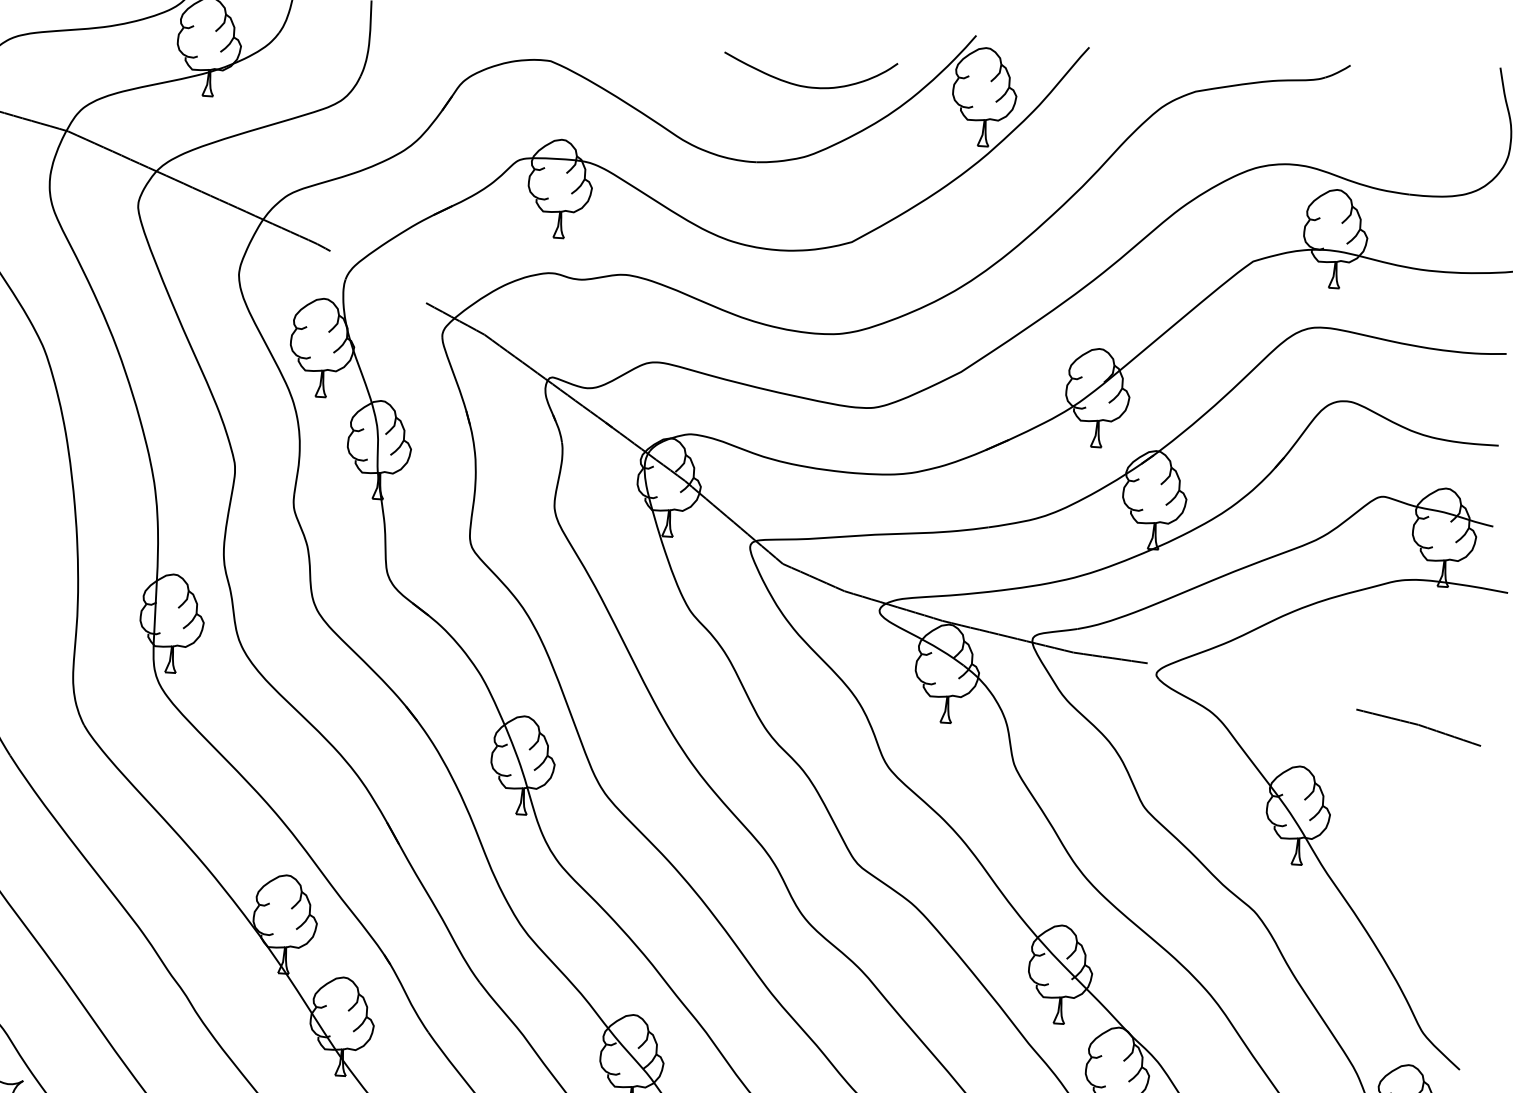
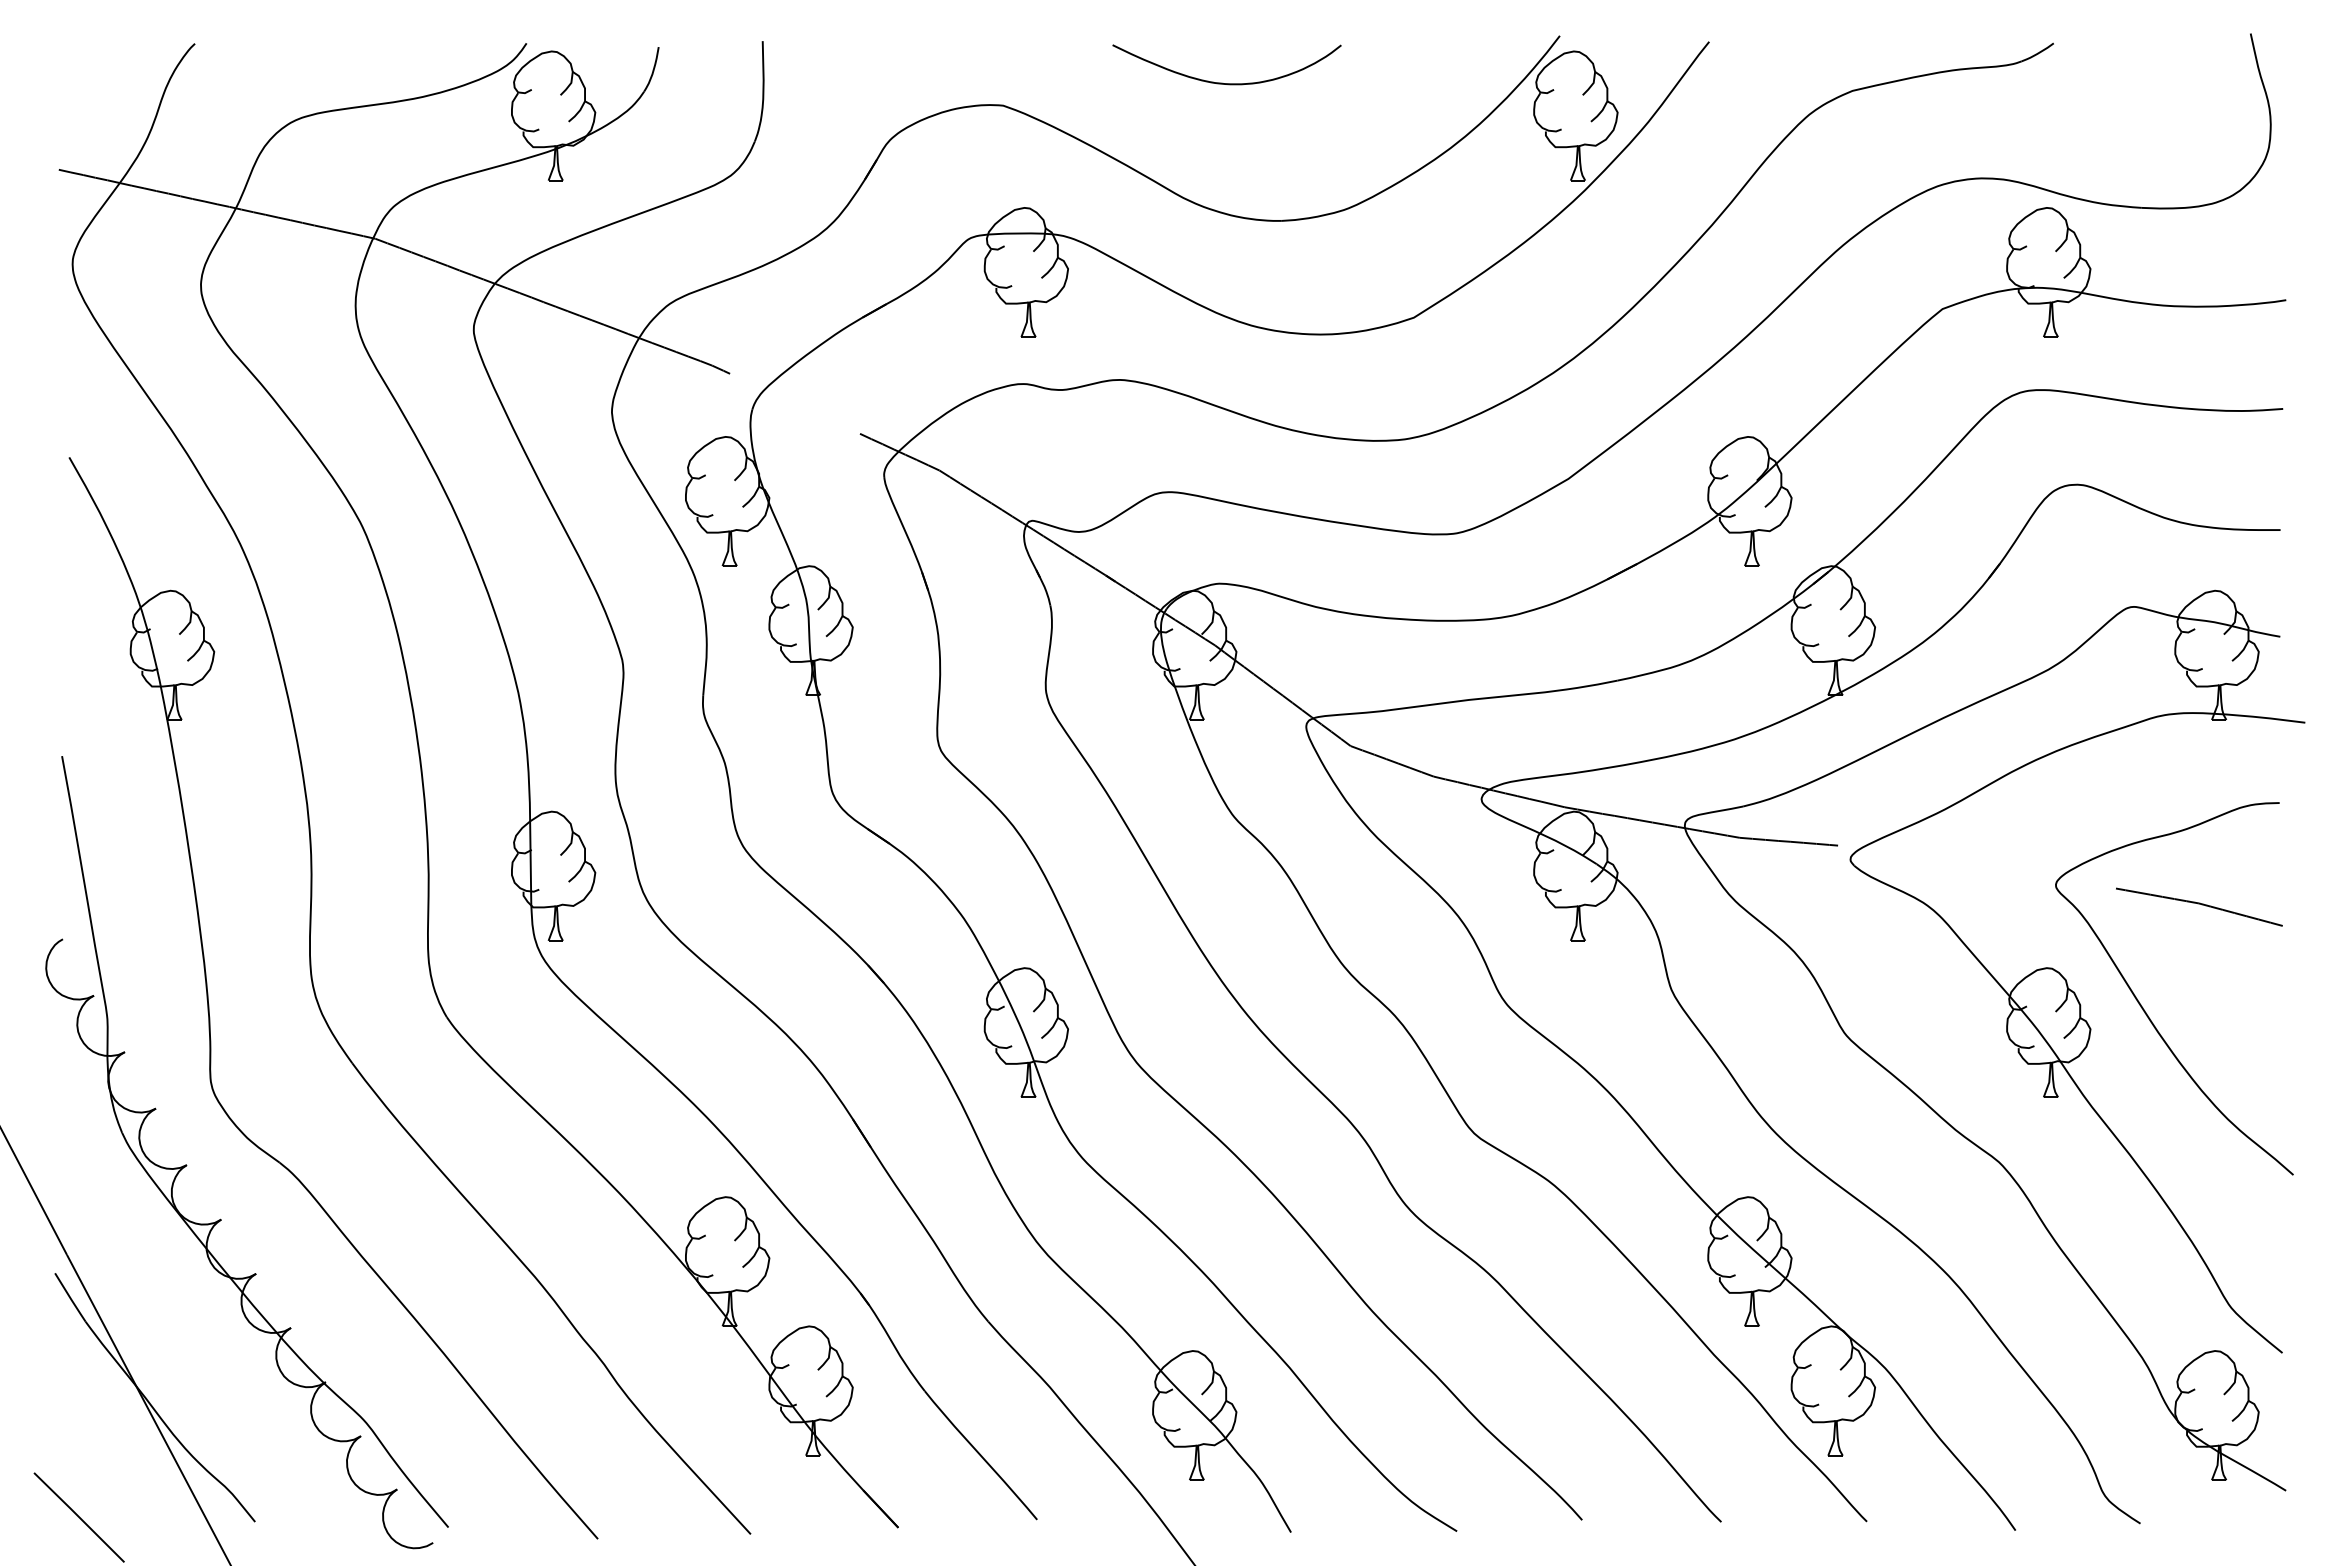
curve: (806, 85) -> (1222, 82), moved
curve: (1371, 801) -> (2143, 1007), added

